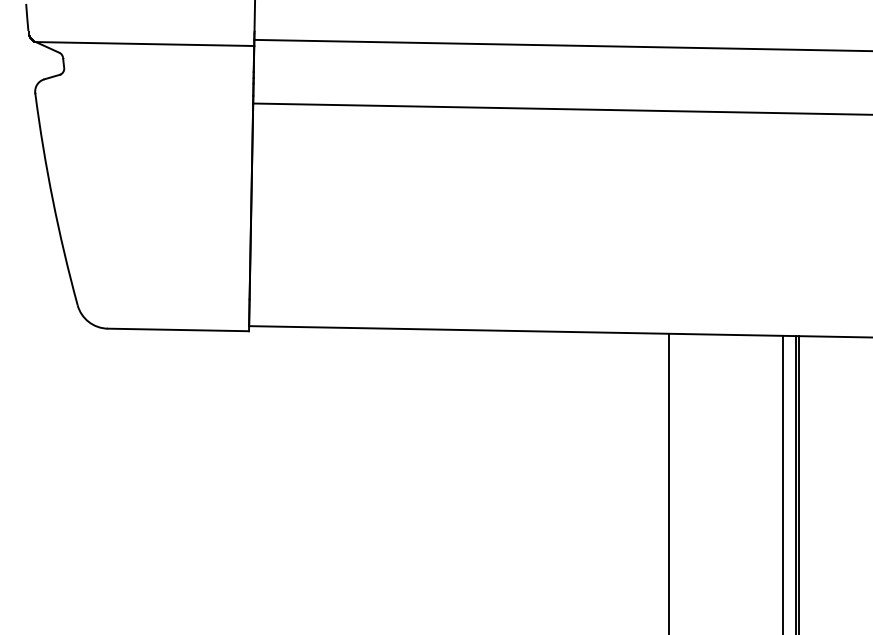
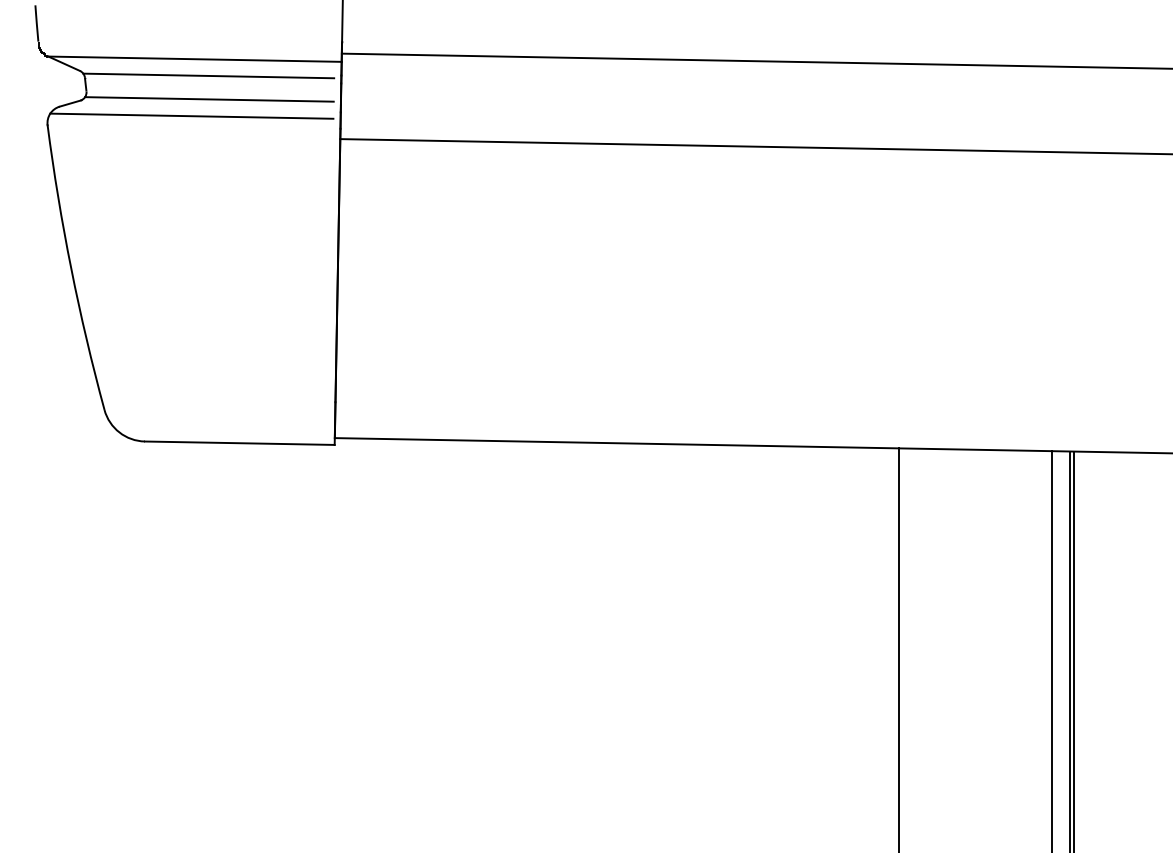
line: (154, 56) -> (207, 75), added
line: (155, 73) -> (209, 98), added
line: (142, 86) -> (191, 116), added

